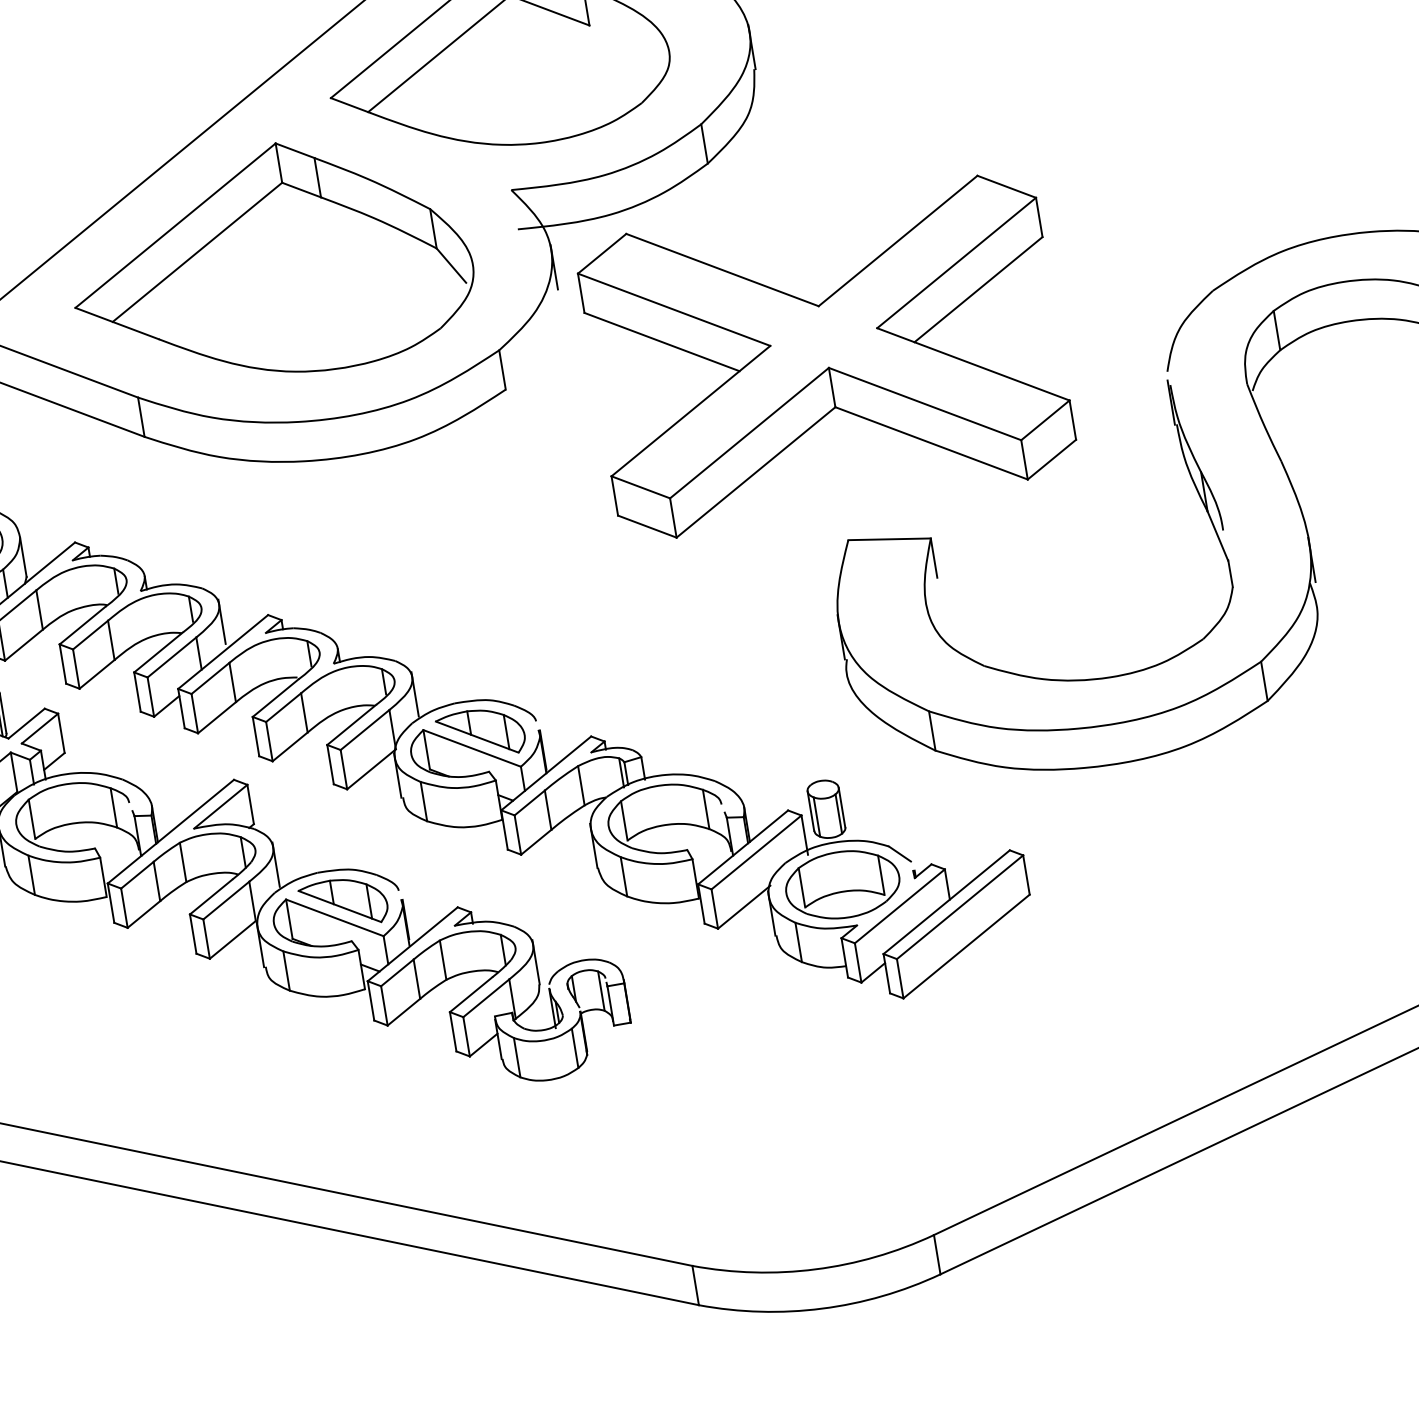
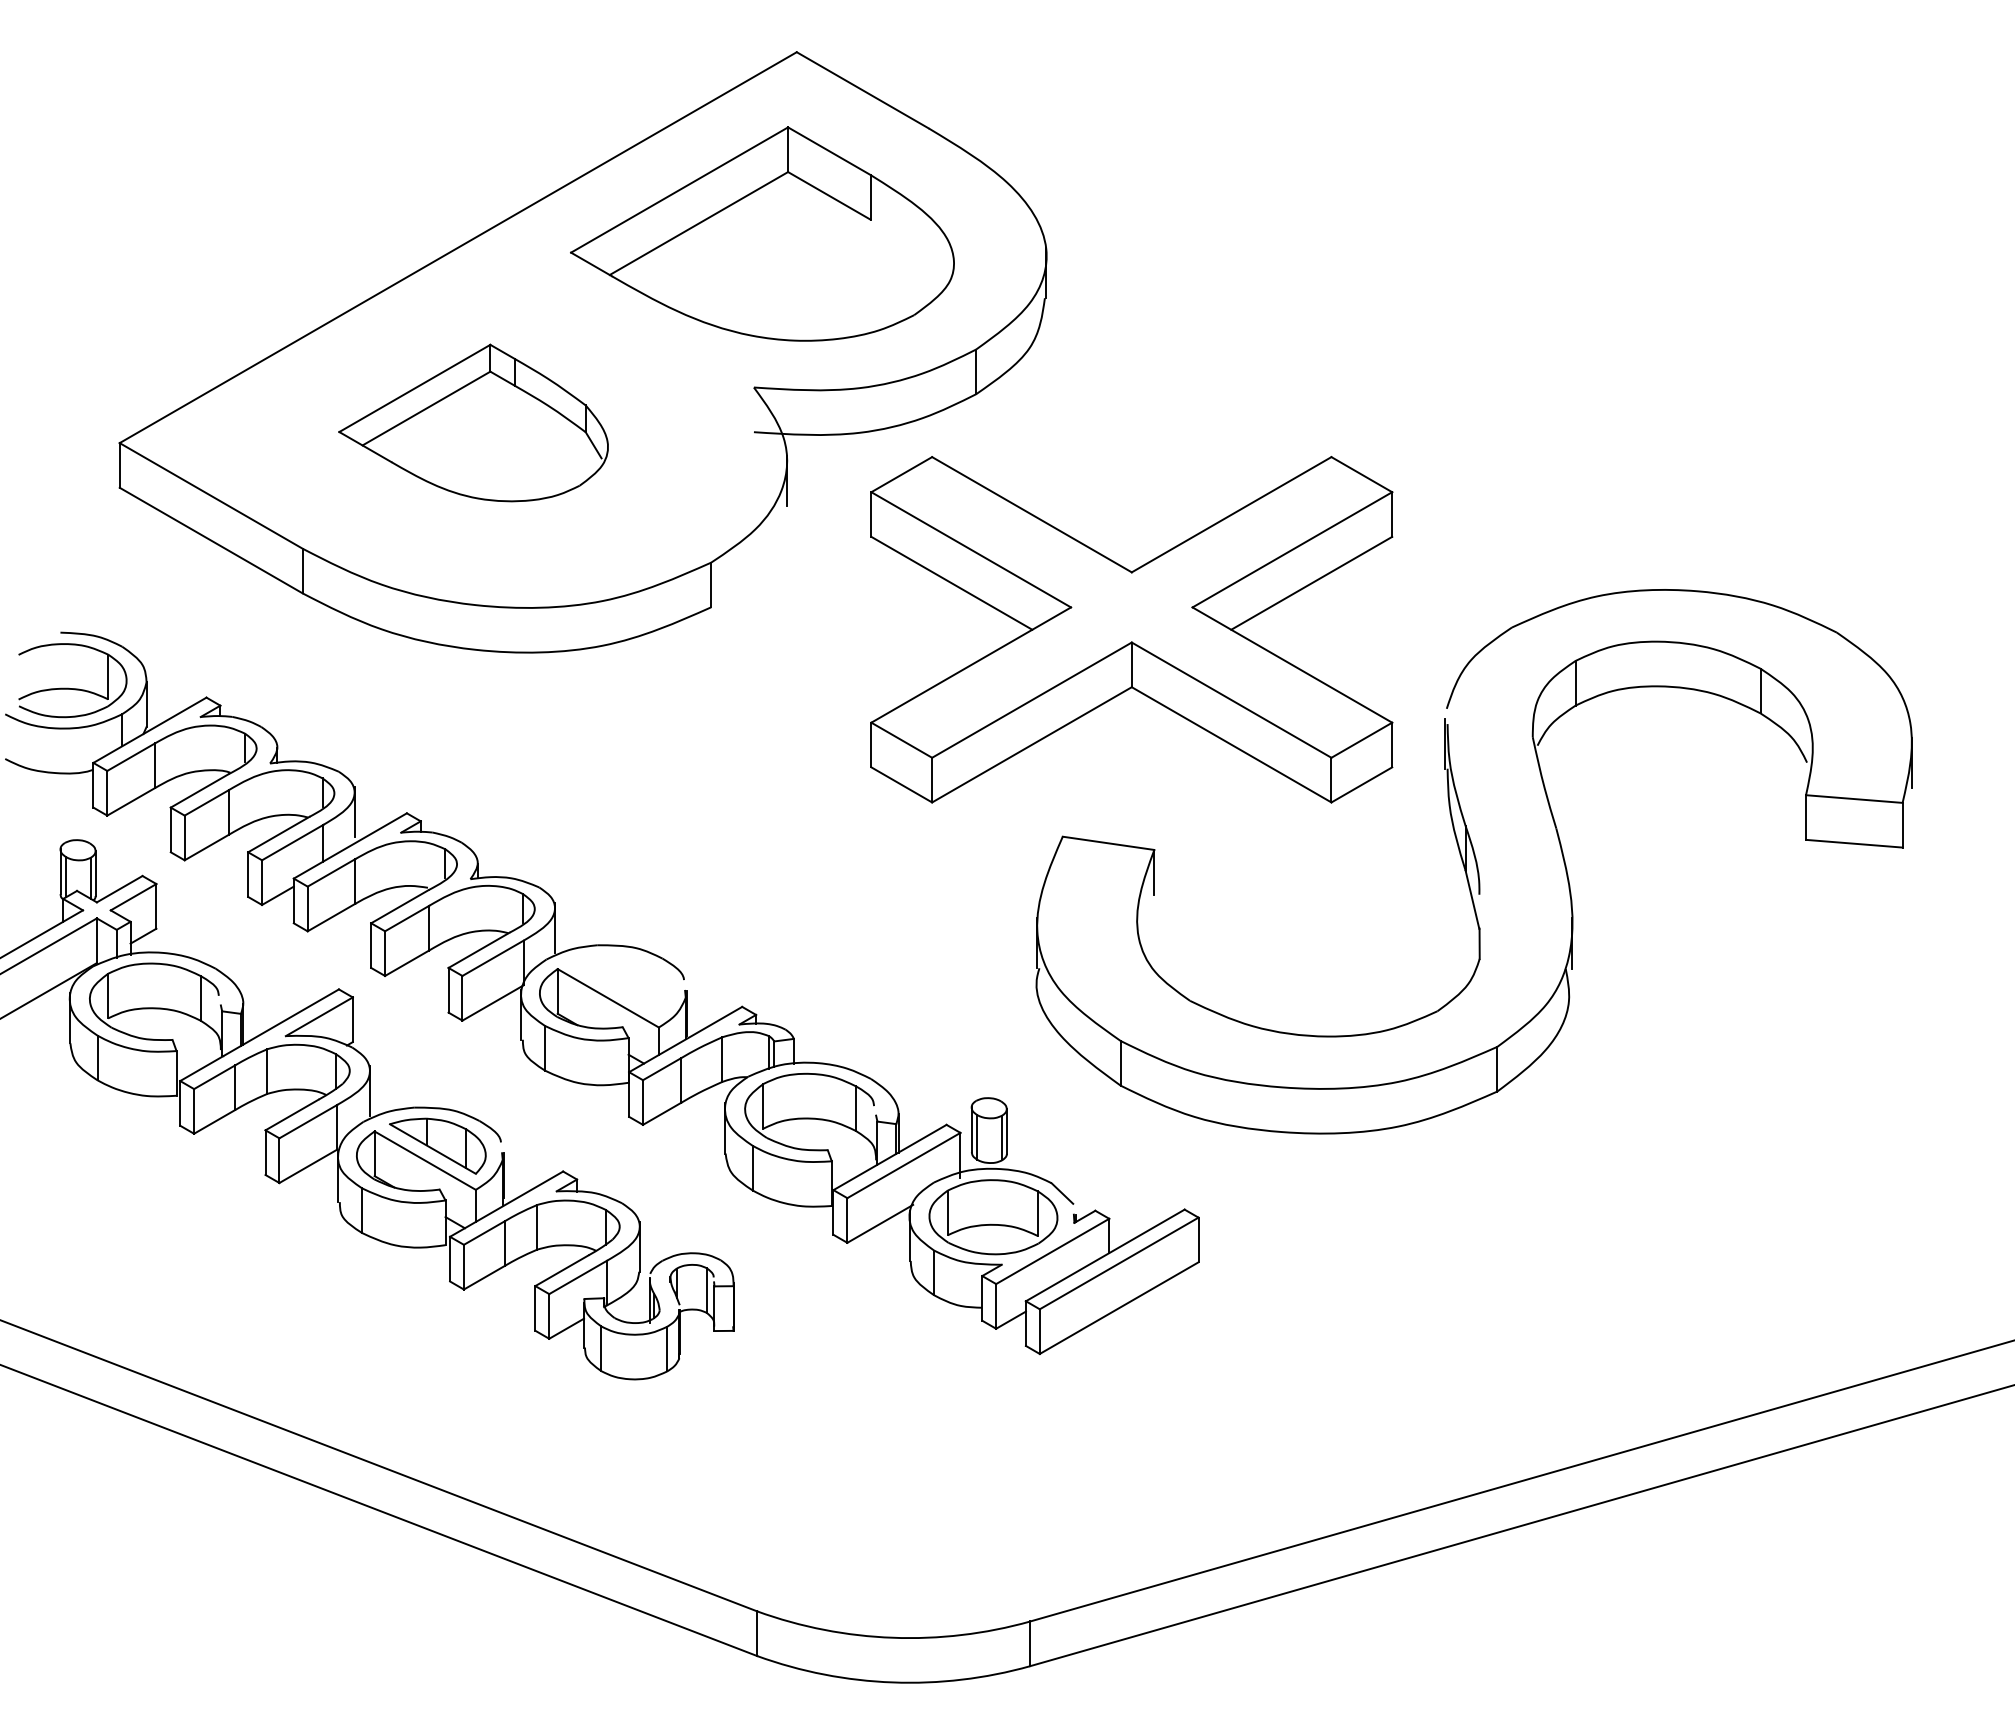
part: (269, 261) -> (473, 422), size x0.6
part: (826, 356) -> (1131, 629), moved
part: (480, 733) -> (620, 983), removed

